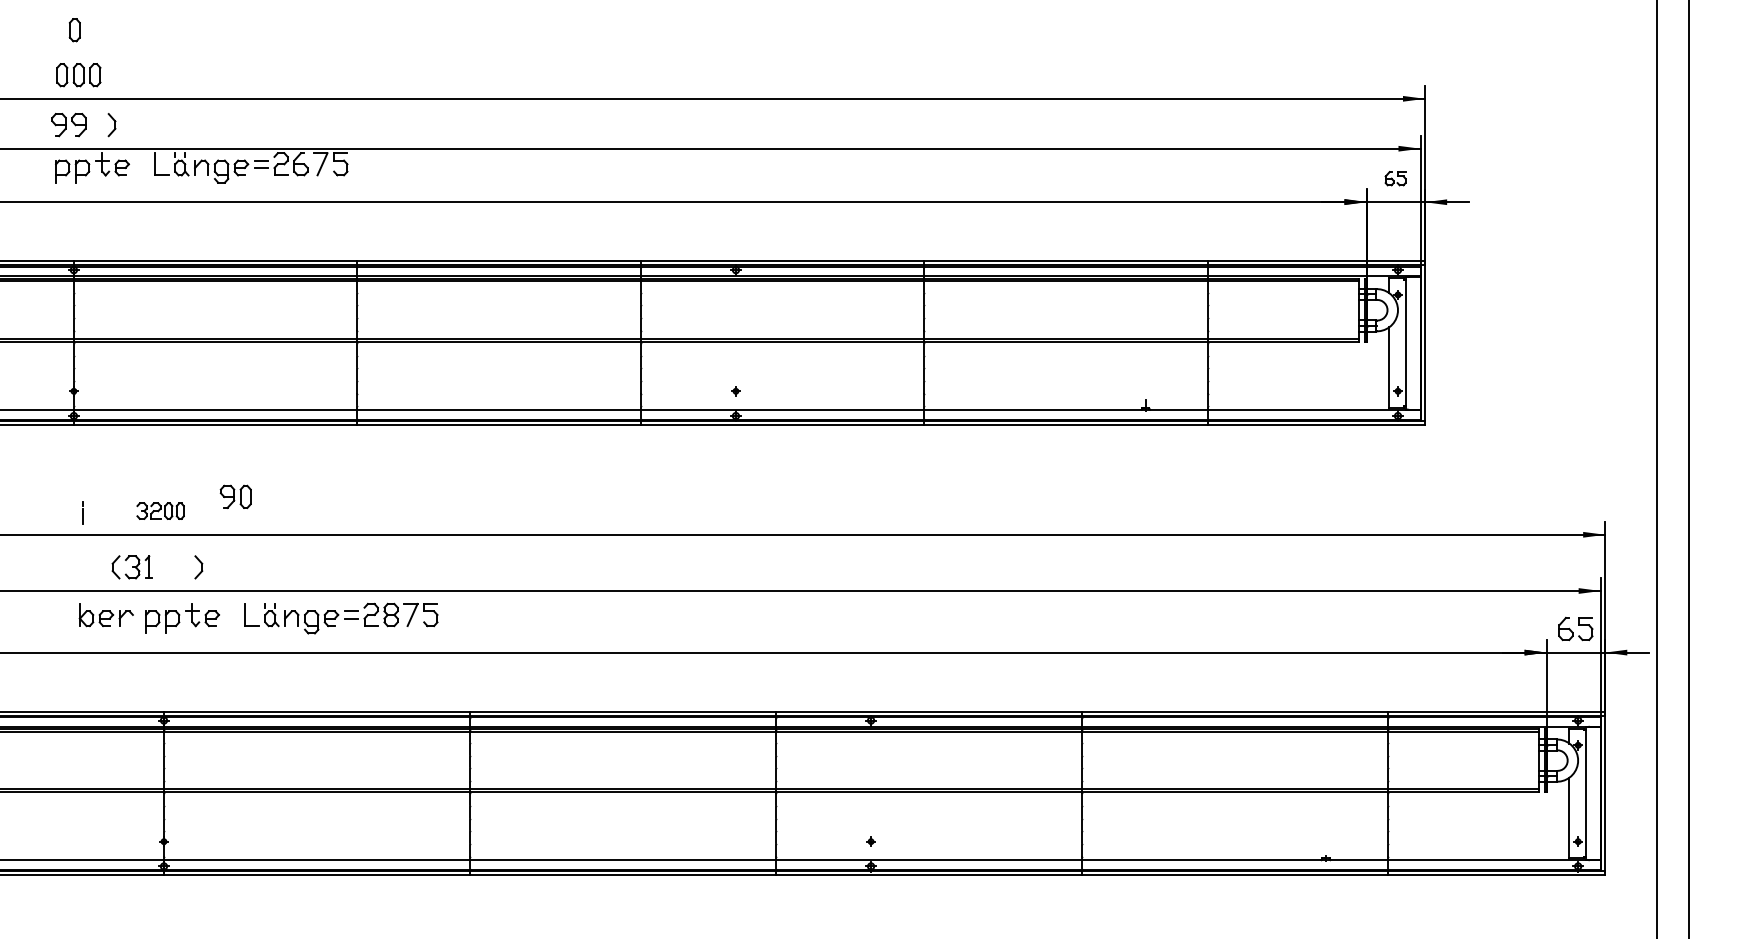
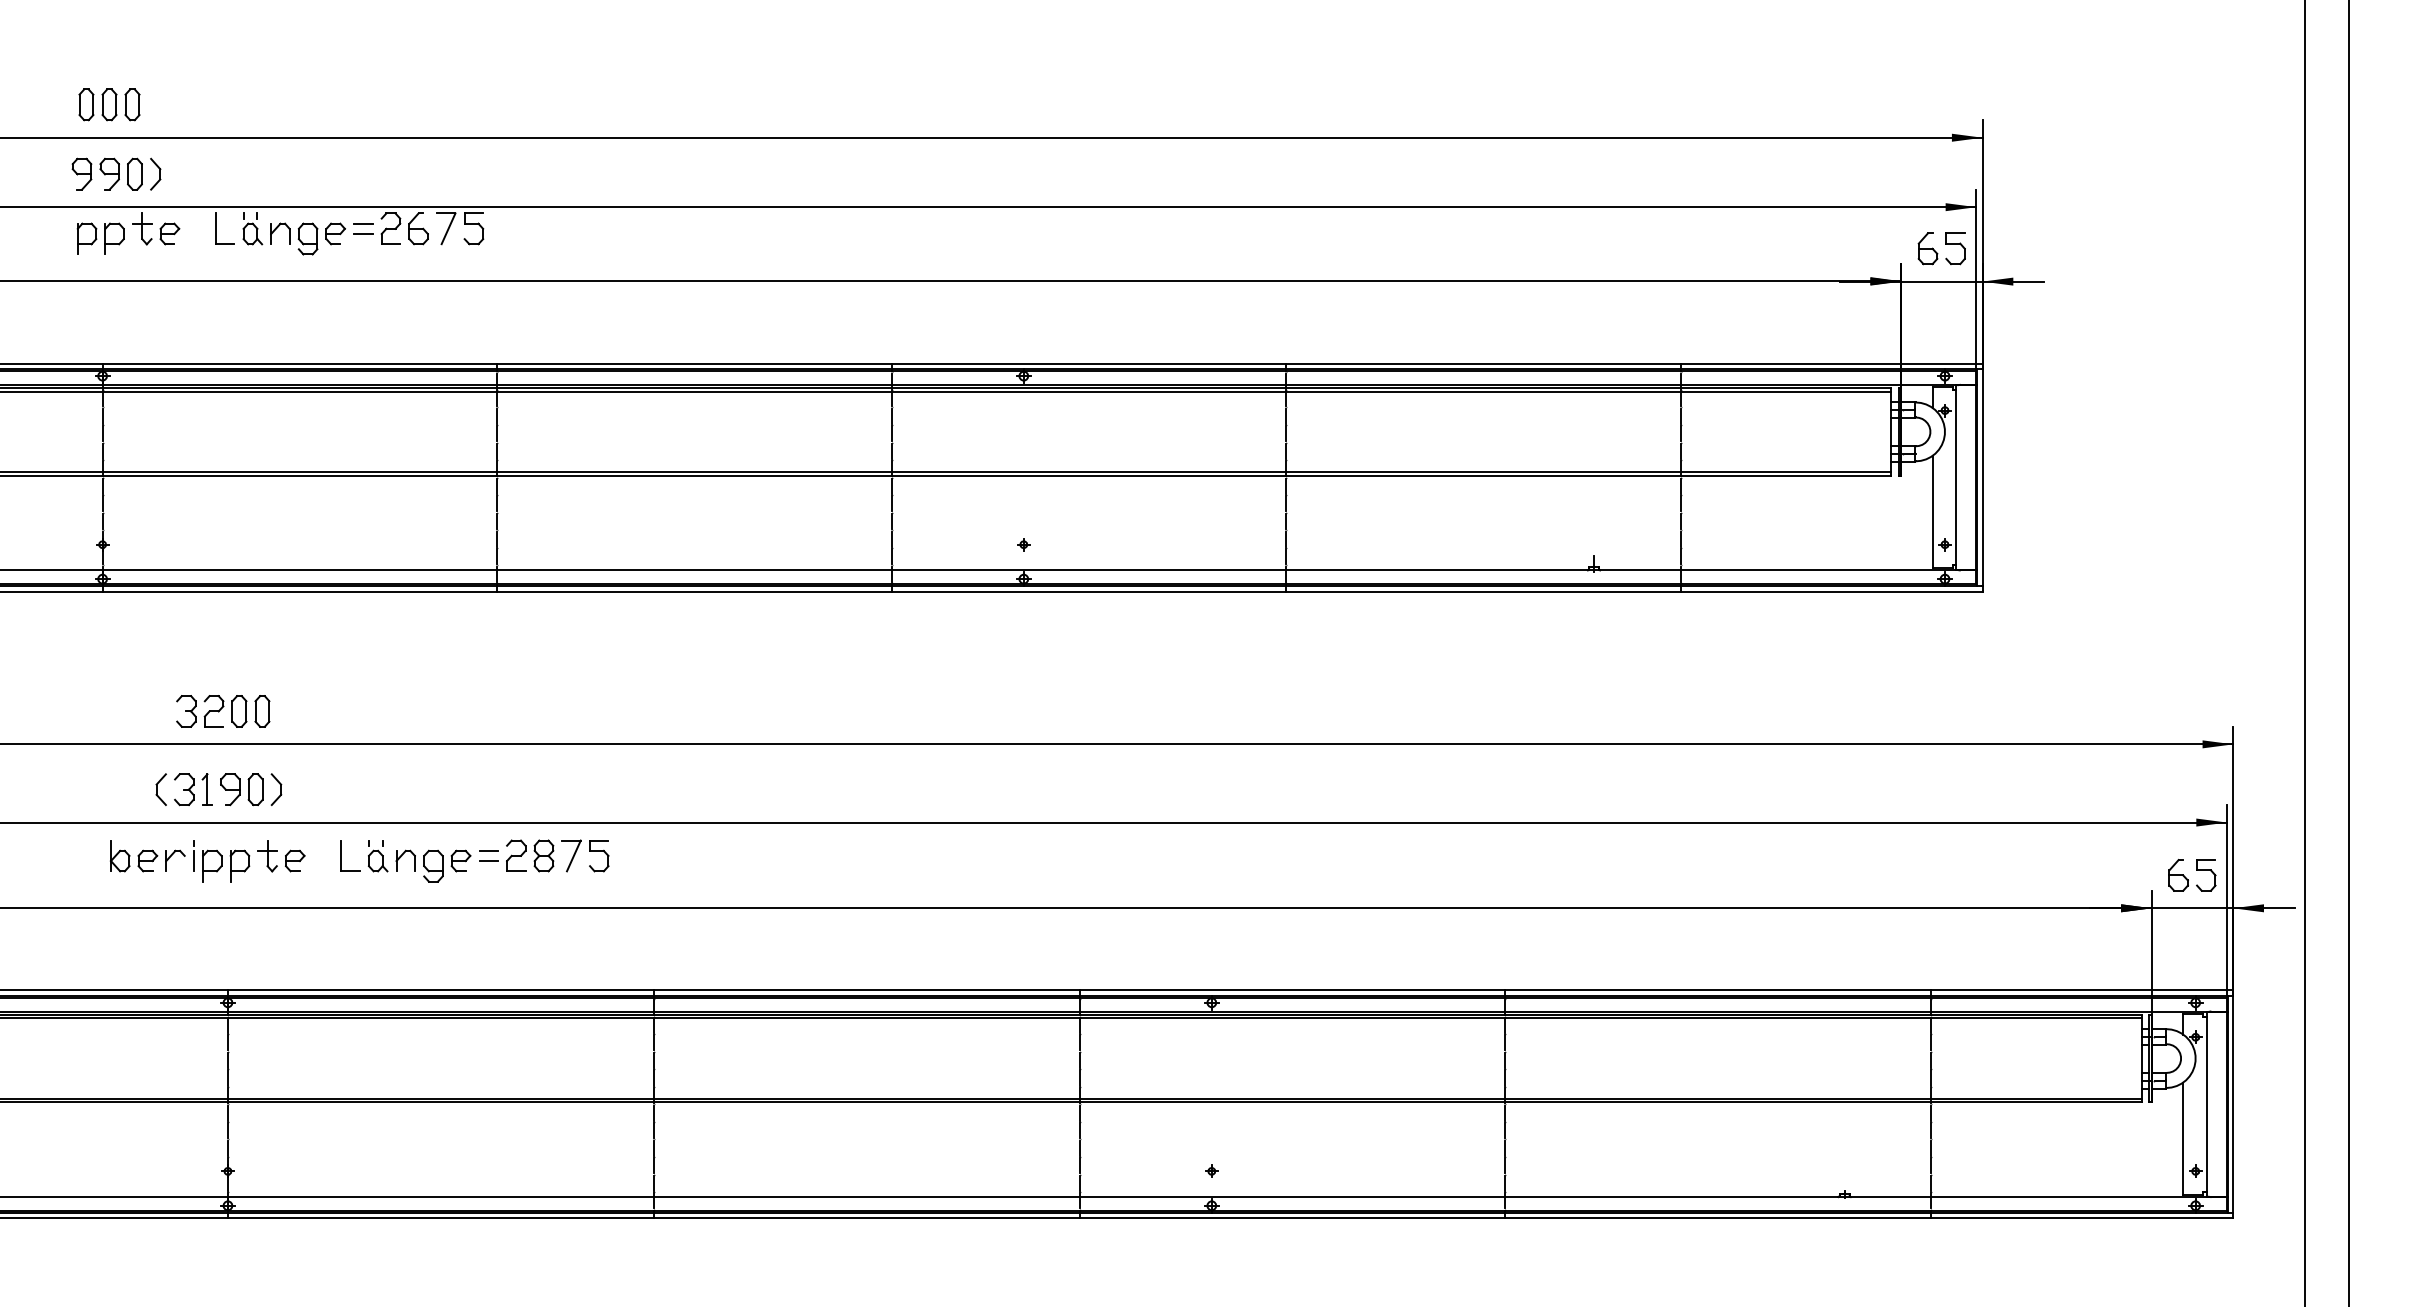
part: (74, 29) -> (134, 173), moved
part: (1395, 178) -> (1941, 248), size x1.67
part: (235, 496) -> (241, 789), moved
part: (160, 511) -> (223, 711), size x1.43
line: (82, 512) -> (193, 855), moved

